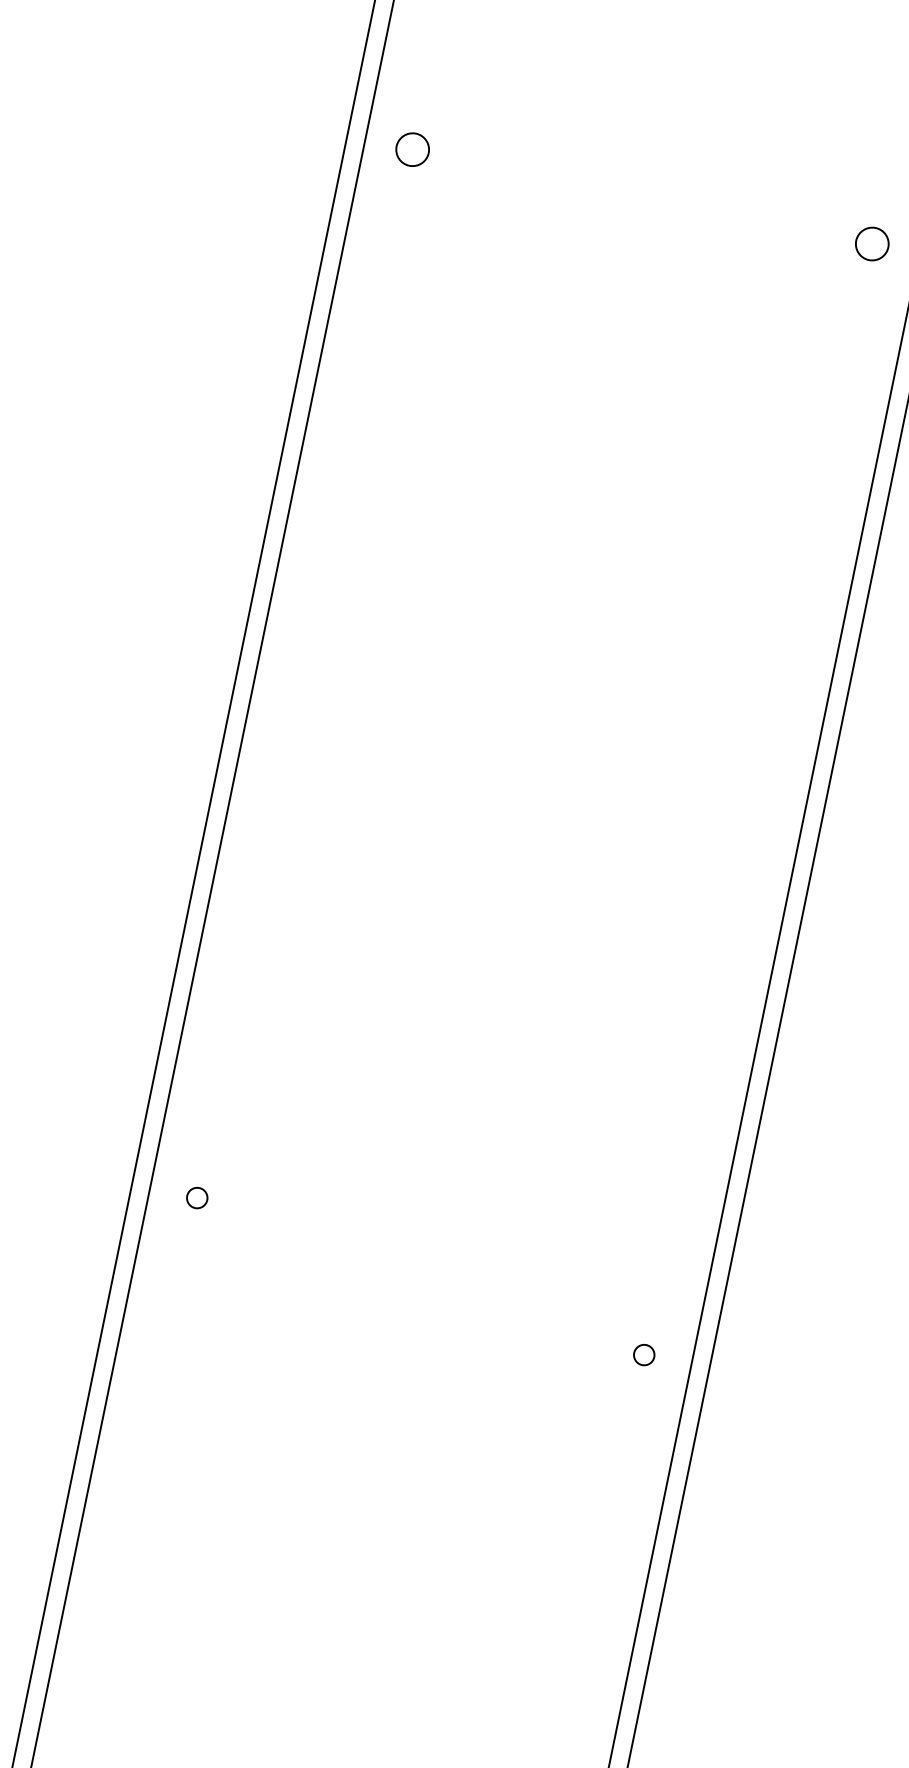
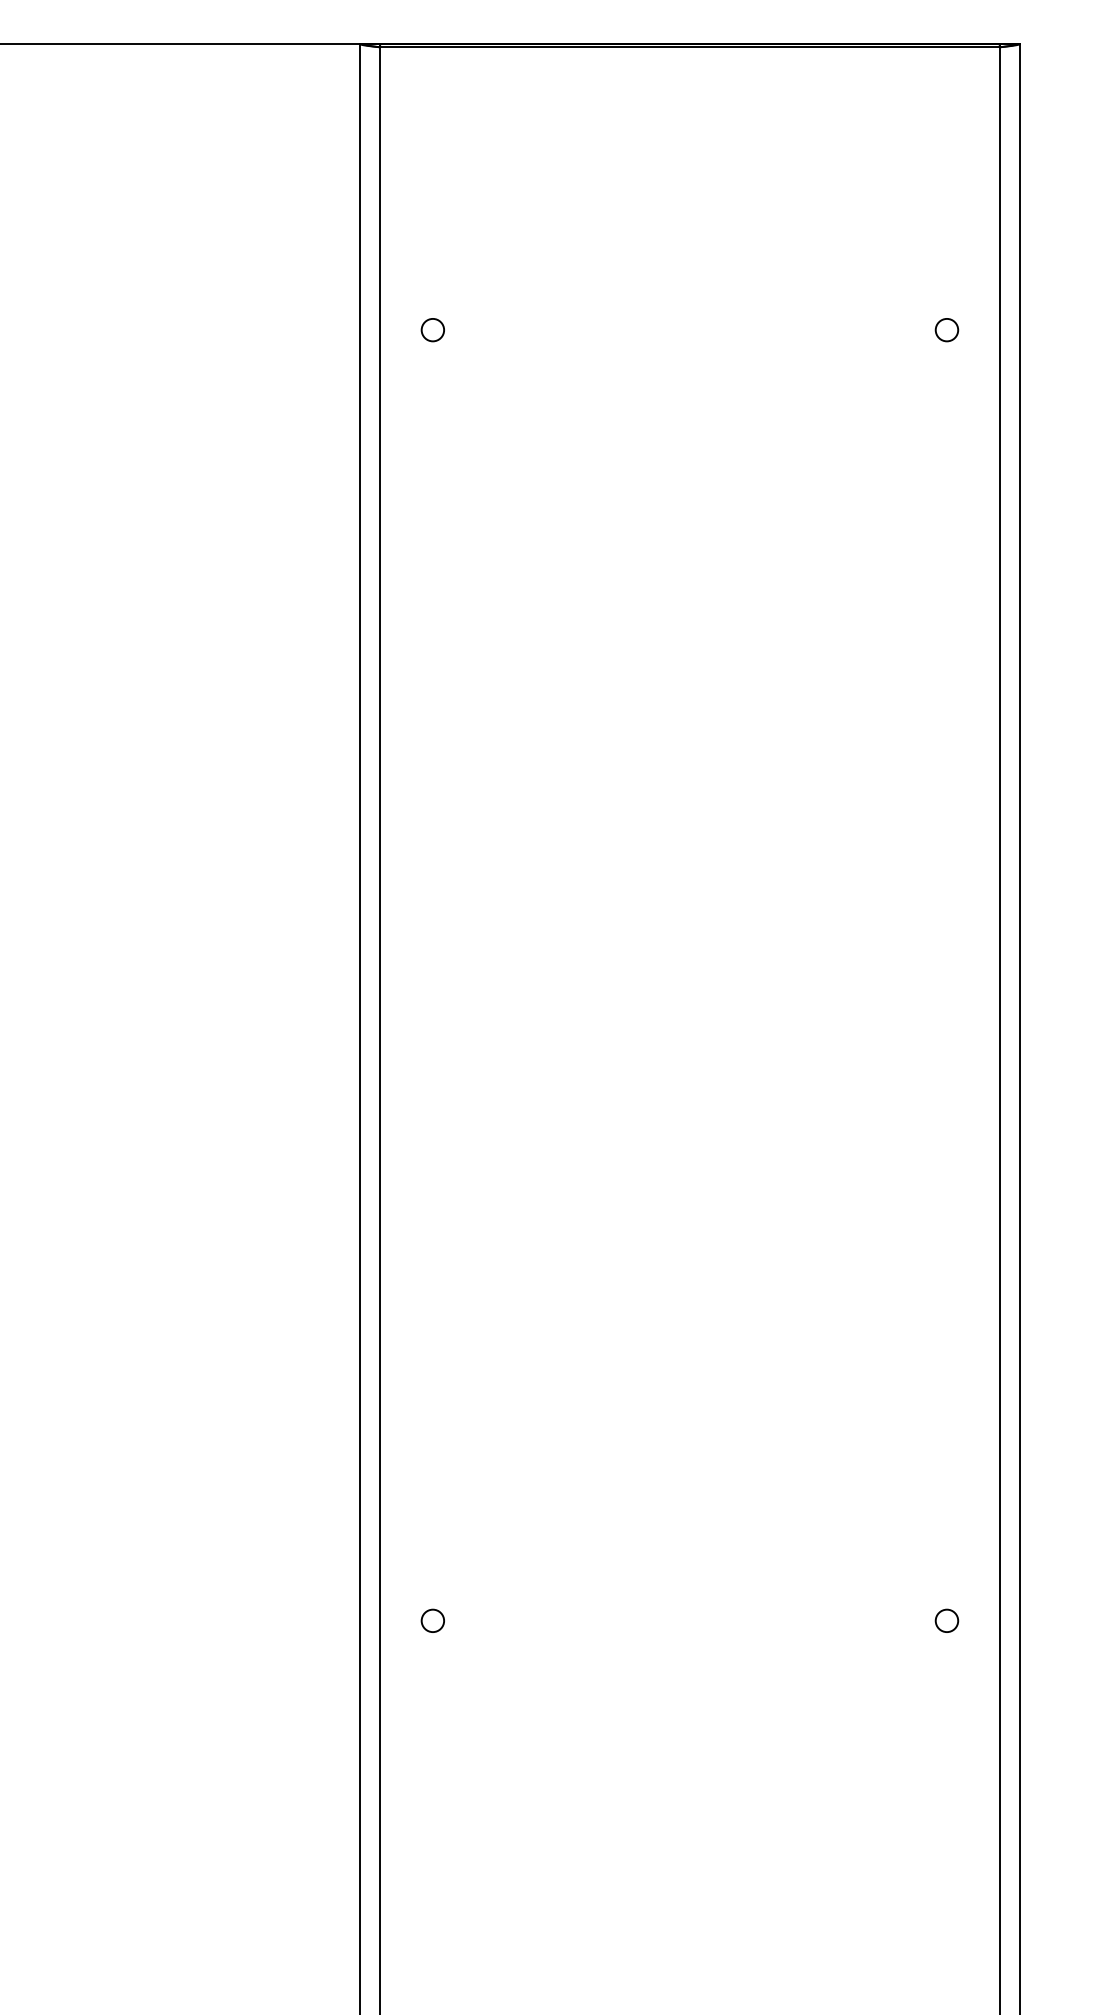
circle: (411, 150) -> (432, 330), size x0.62
circle: (871, 244) -> (946, 330), size x0.62
circle: (196, 1197) -> (432, 1620), moved
circle: (643, 1354) -> (946, 1620), moved

